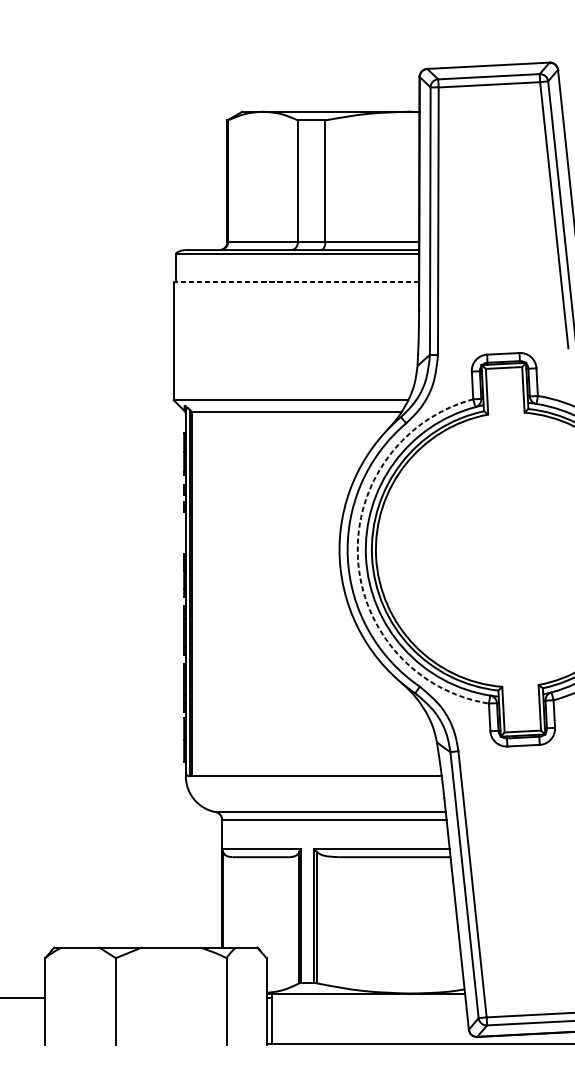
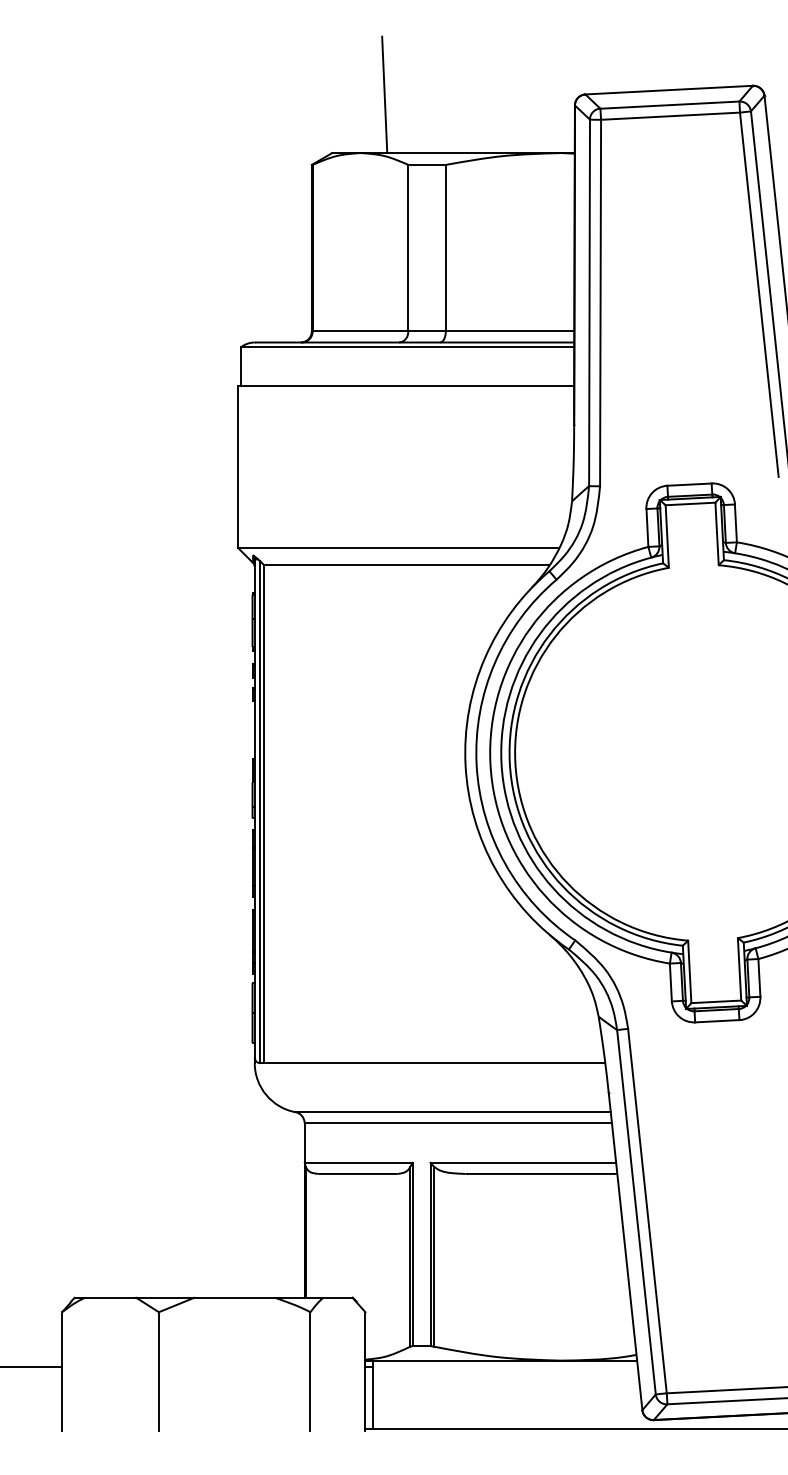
line: (280, 68) -> (384, 94), added
line: (295, 281) -> (405, 385), dashed -> solid
arc: (357, 557) -> (490, 763), dashed -> solid

